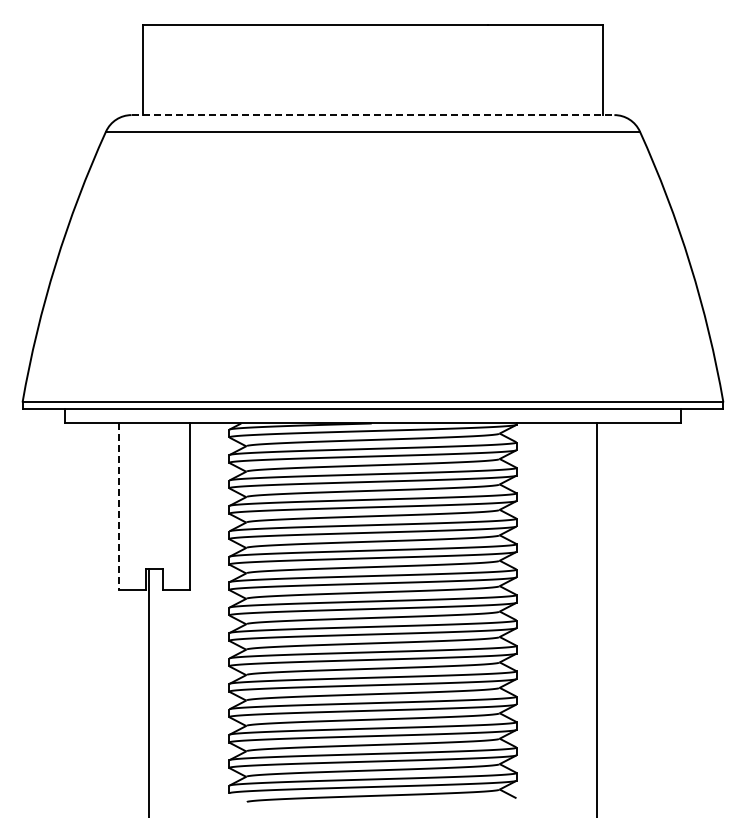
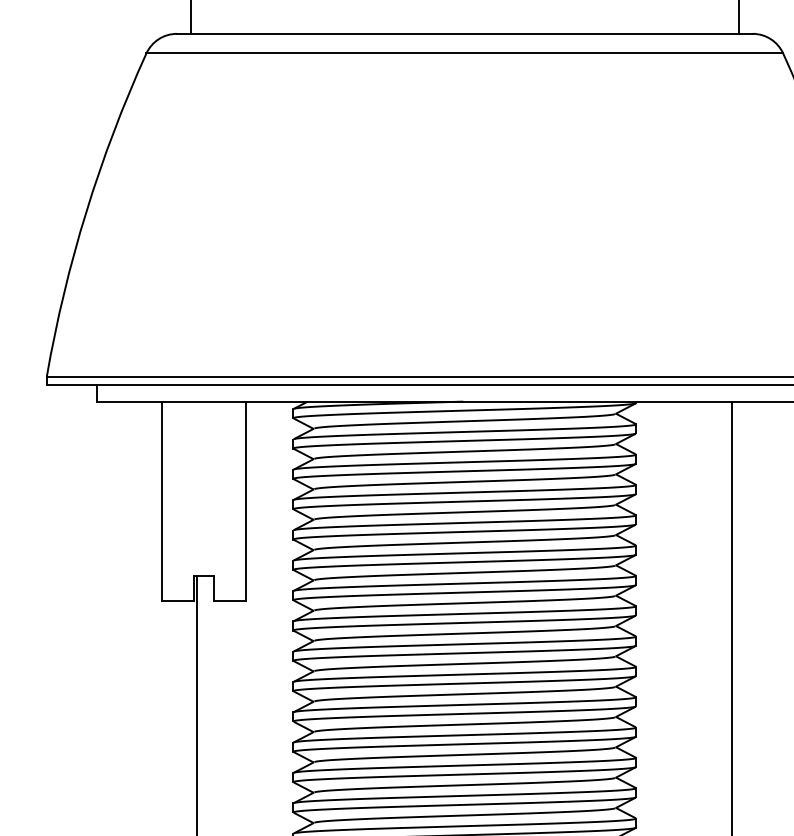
line: (373, 115) -> (465, 34), dashed -> solid
line: (119, 507) -> (162, 501), dashed -> solid

